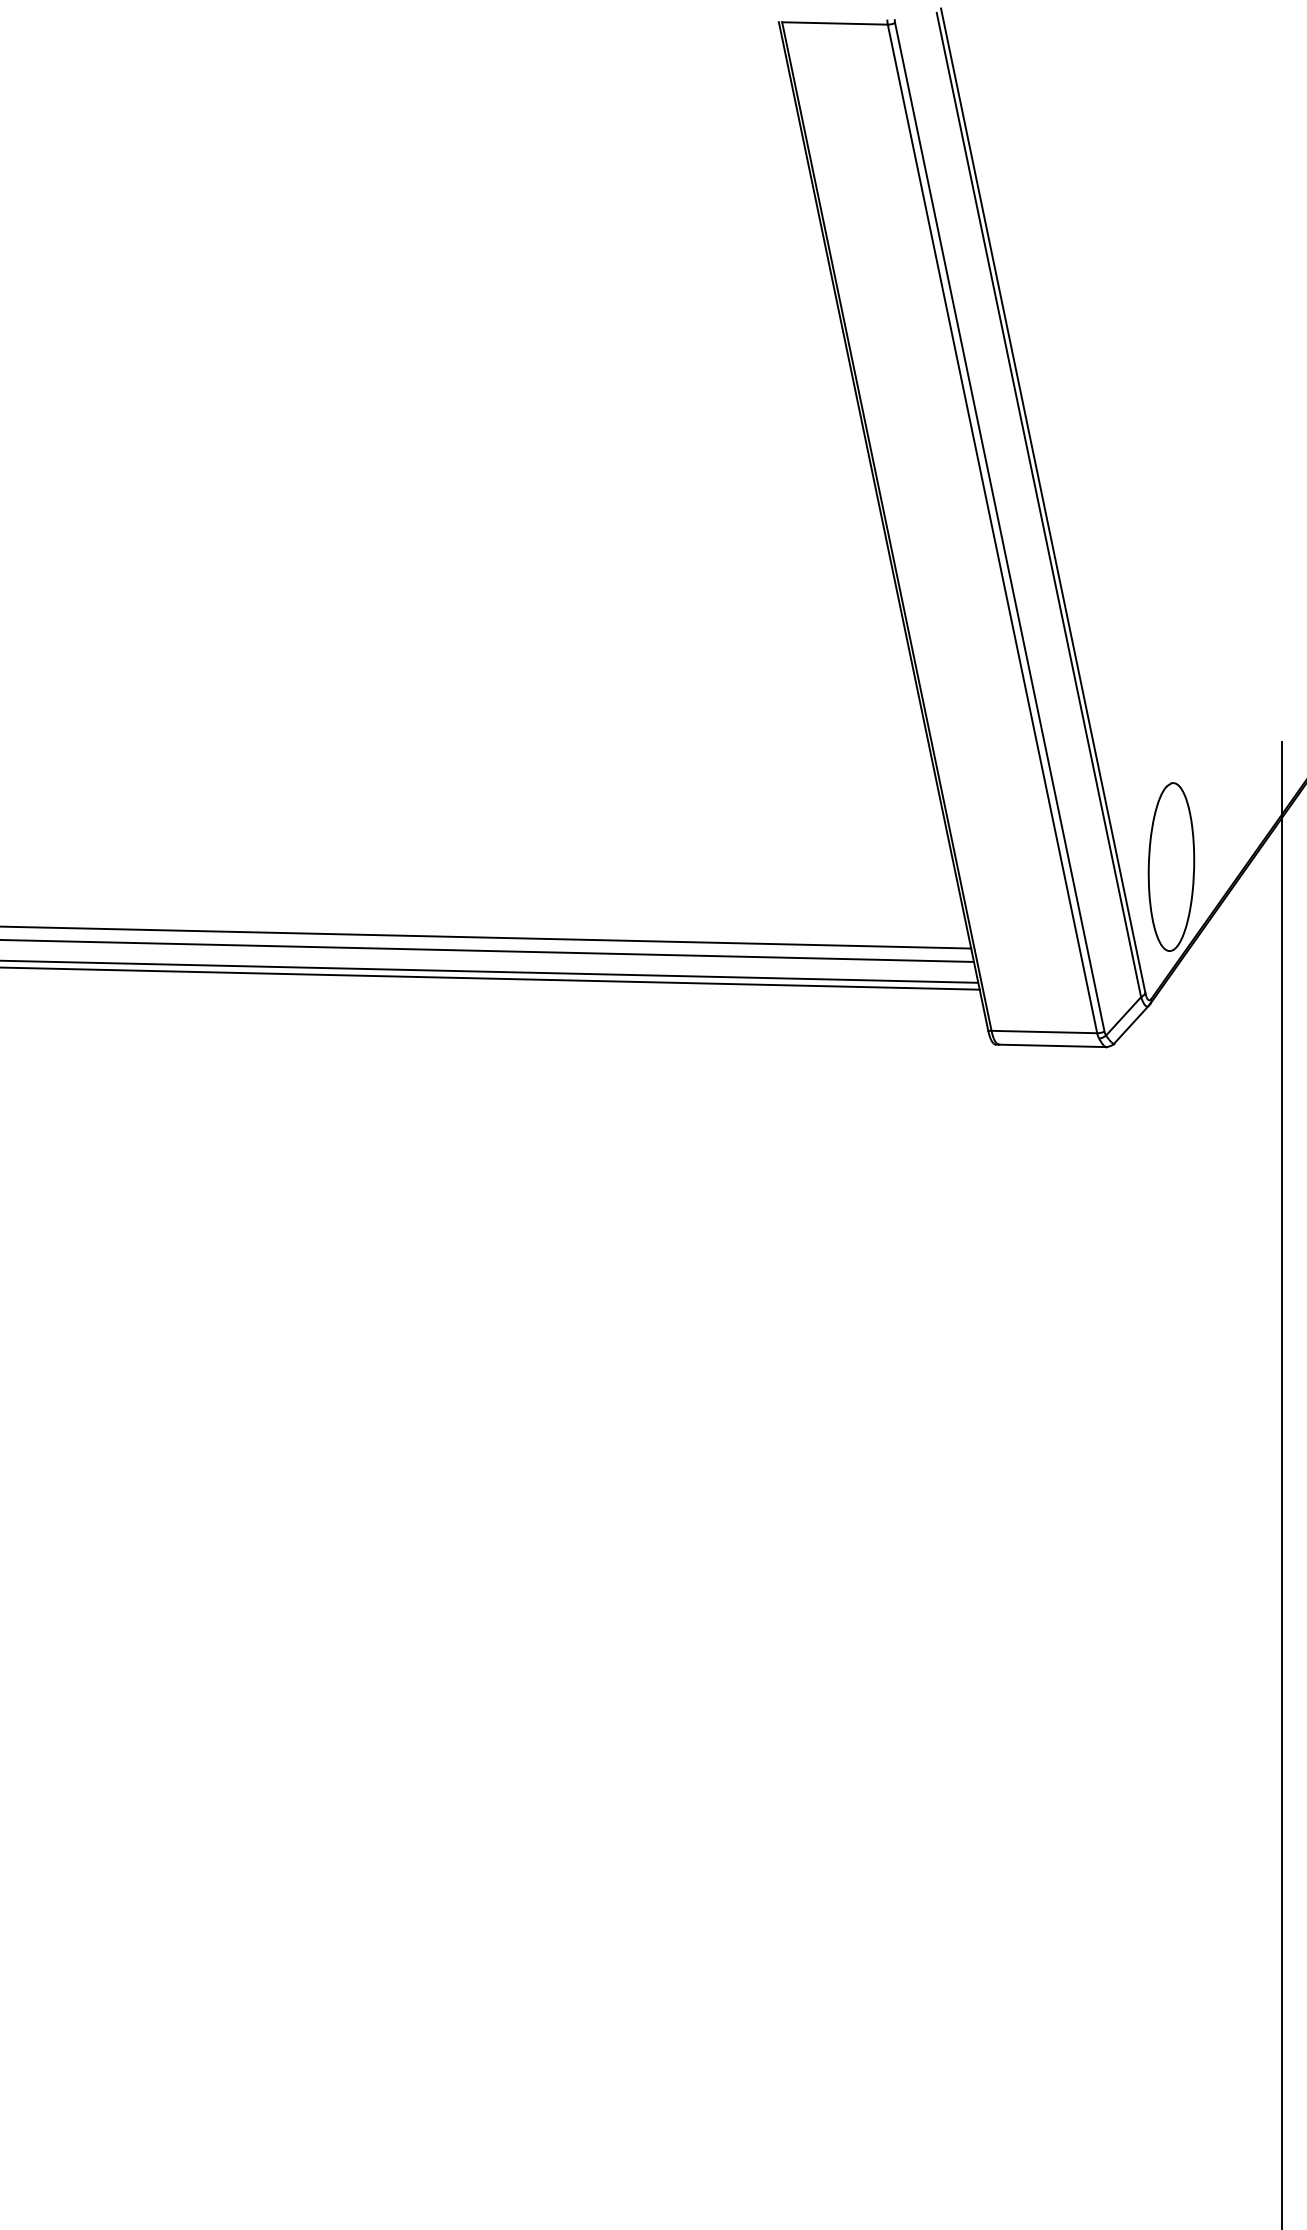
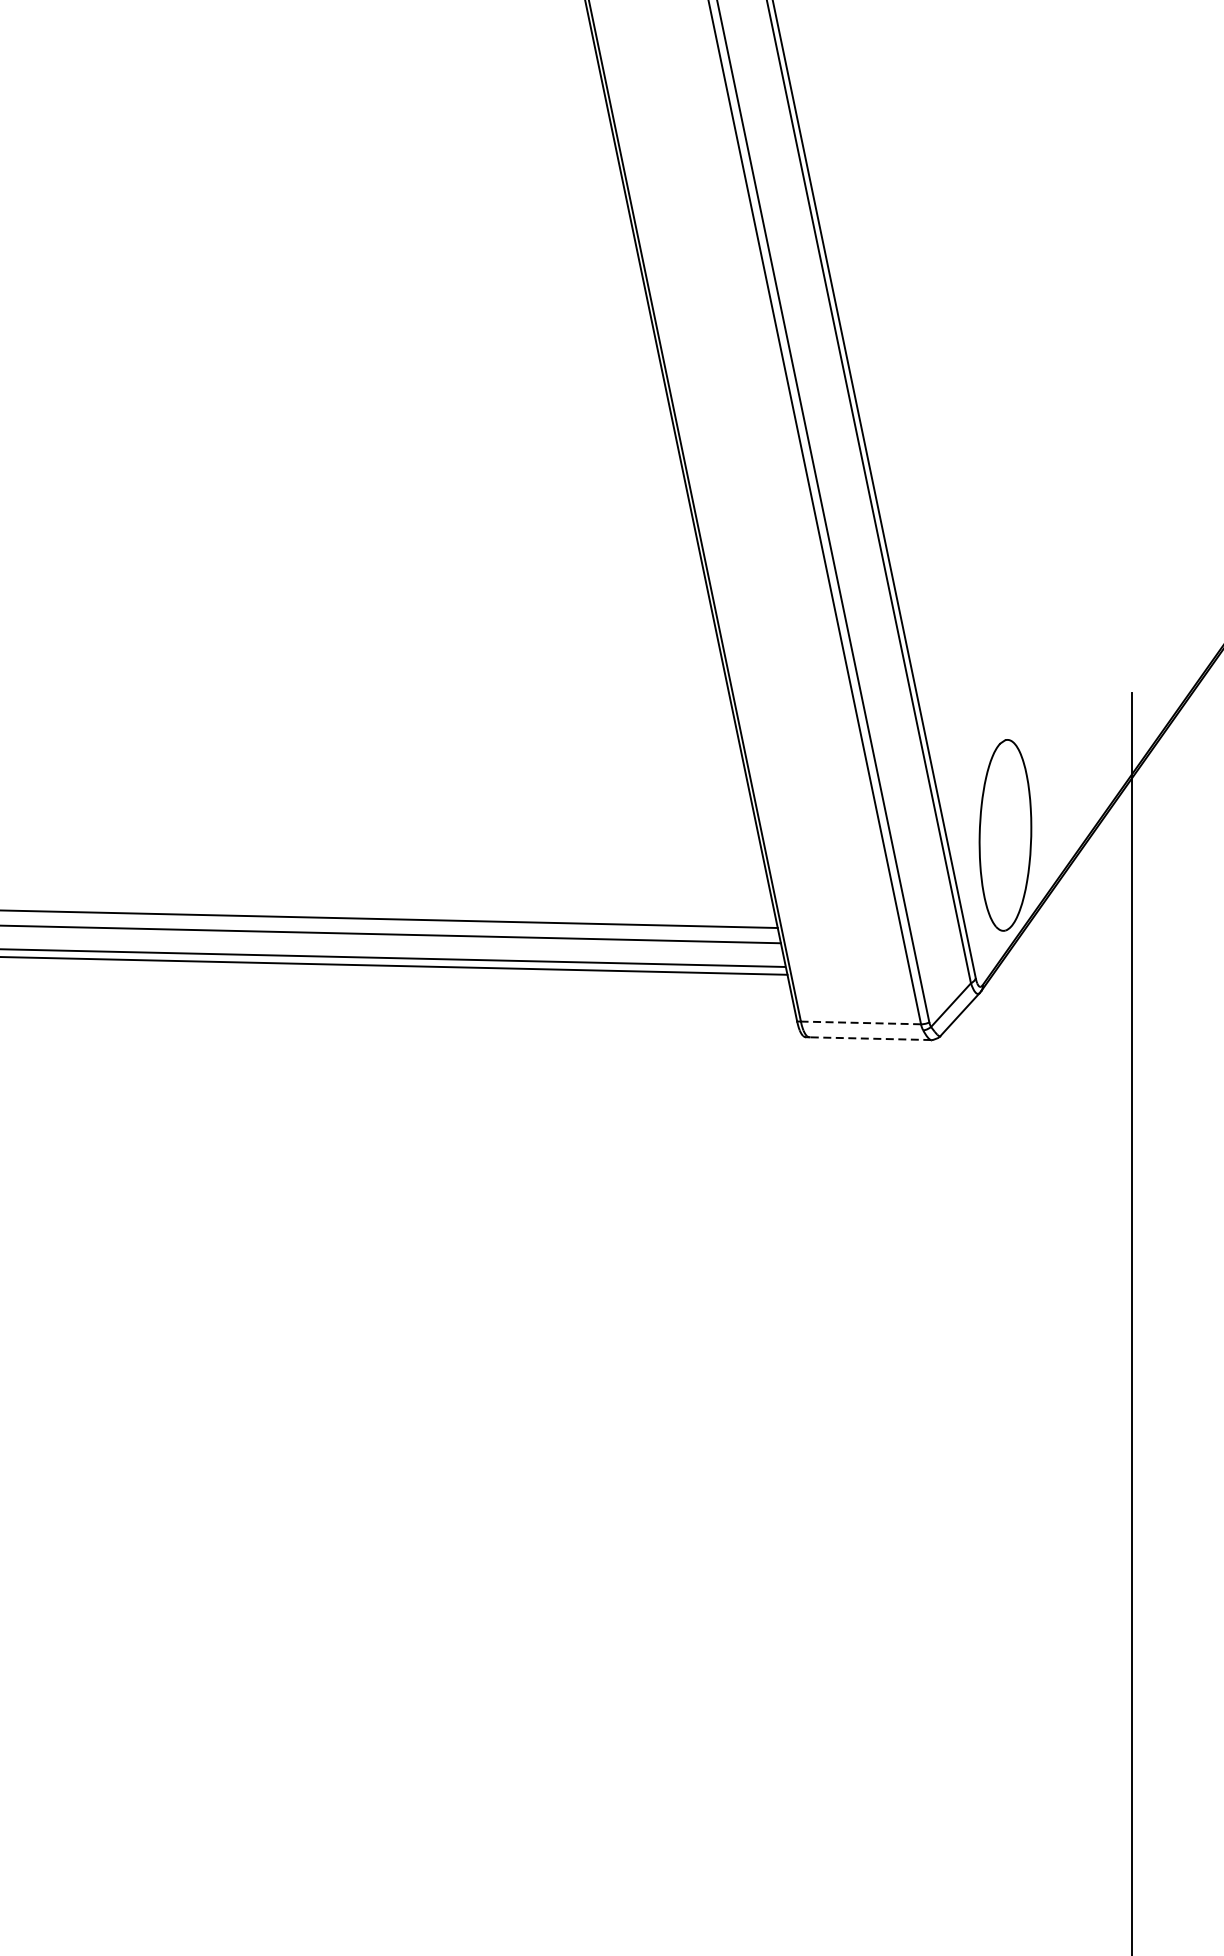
line: (1044, 1032) -> (861, 1023), solid -> dashed
line: (1052, 1045) -> (870, 1038), solid -> dashed

